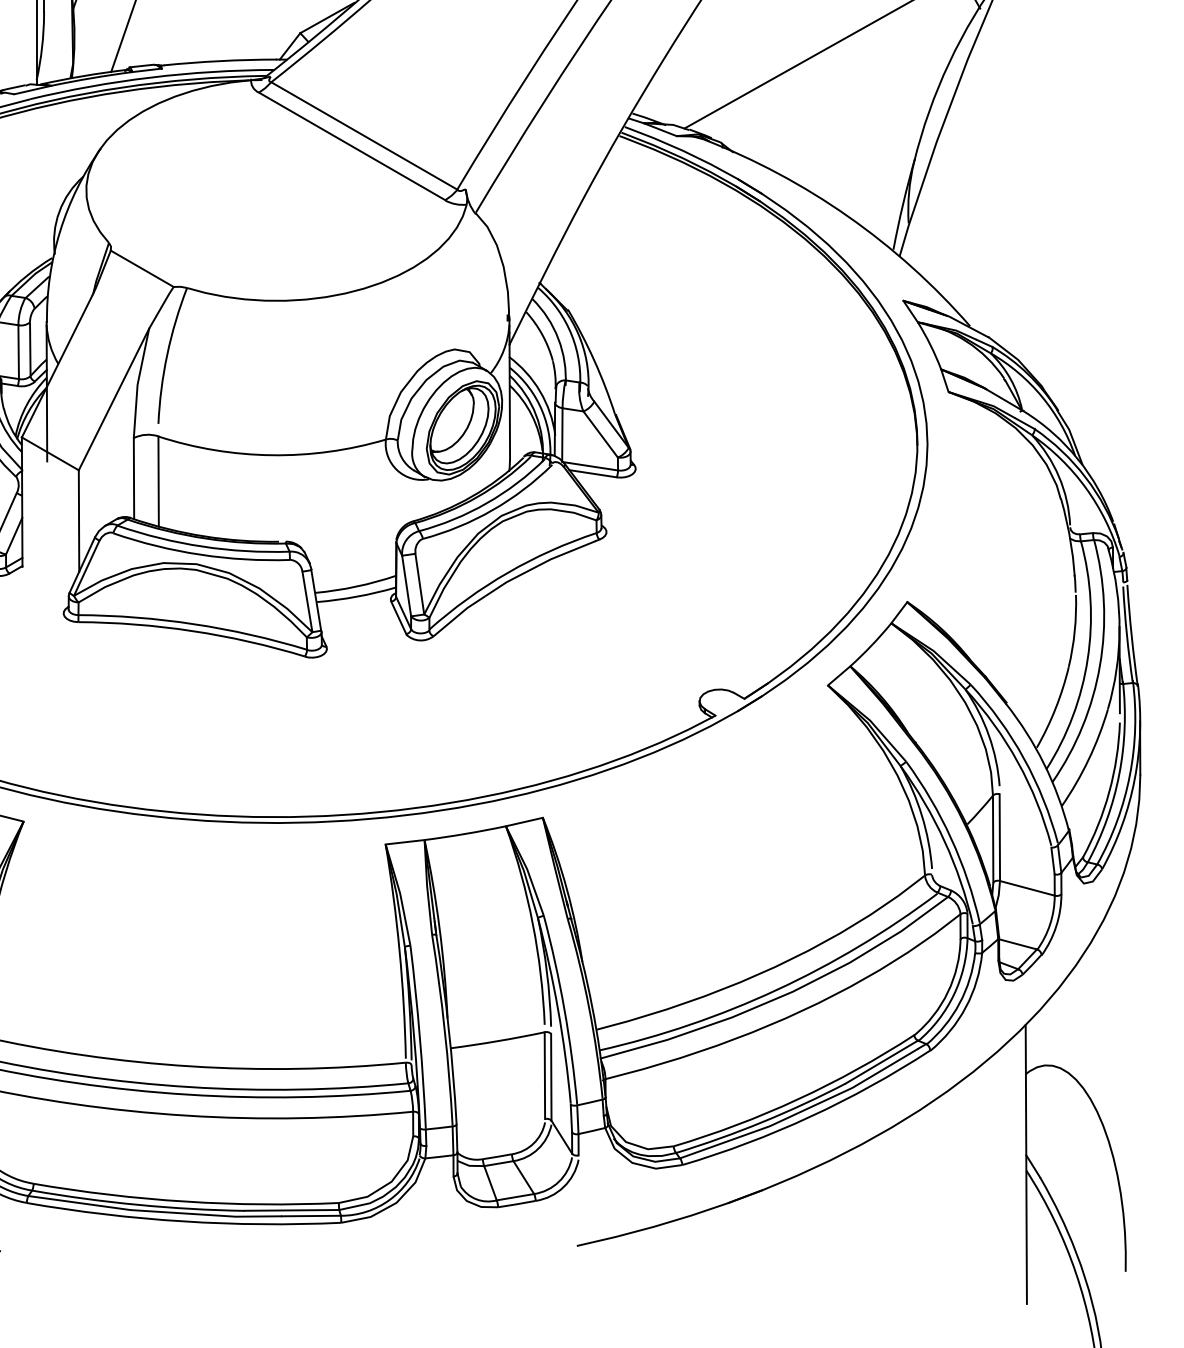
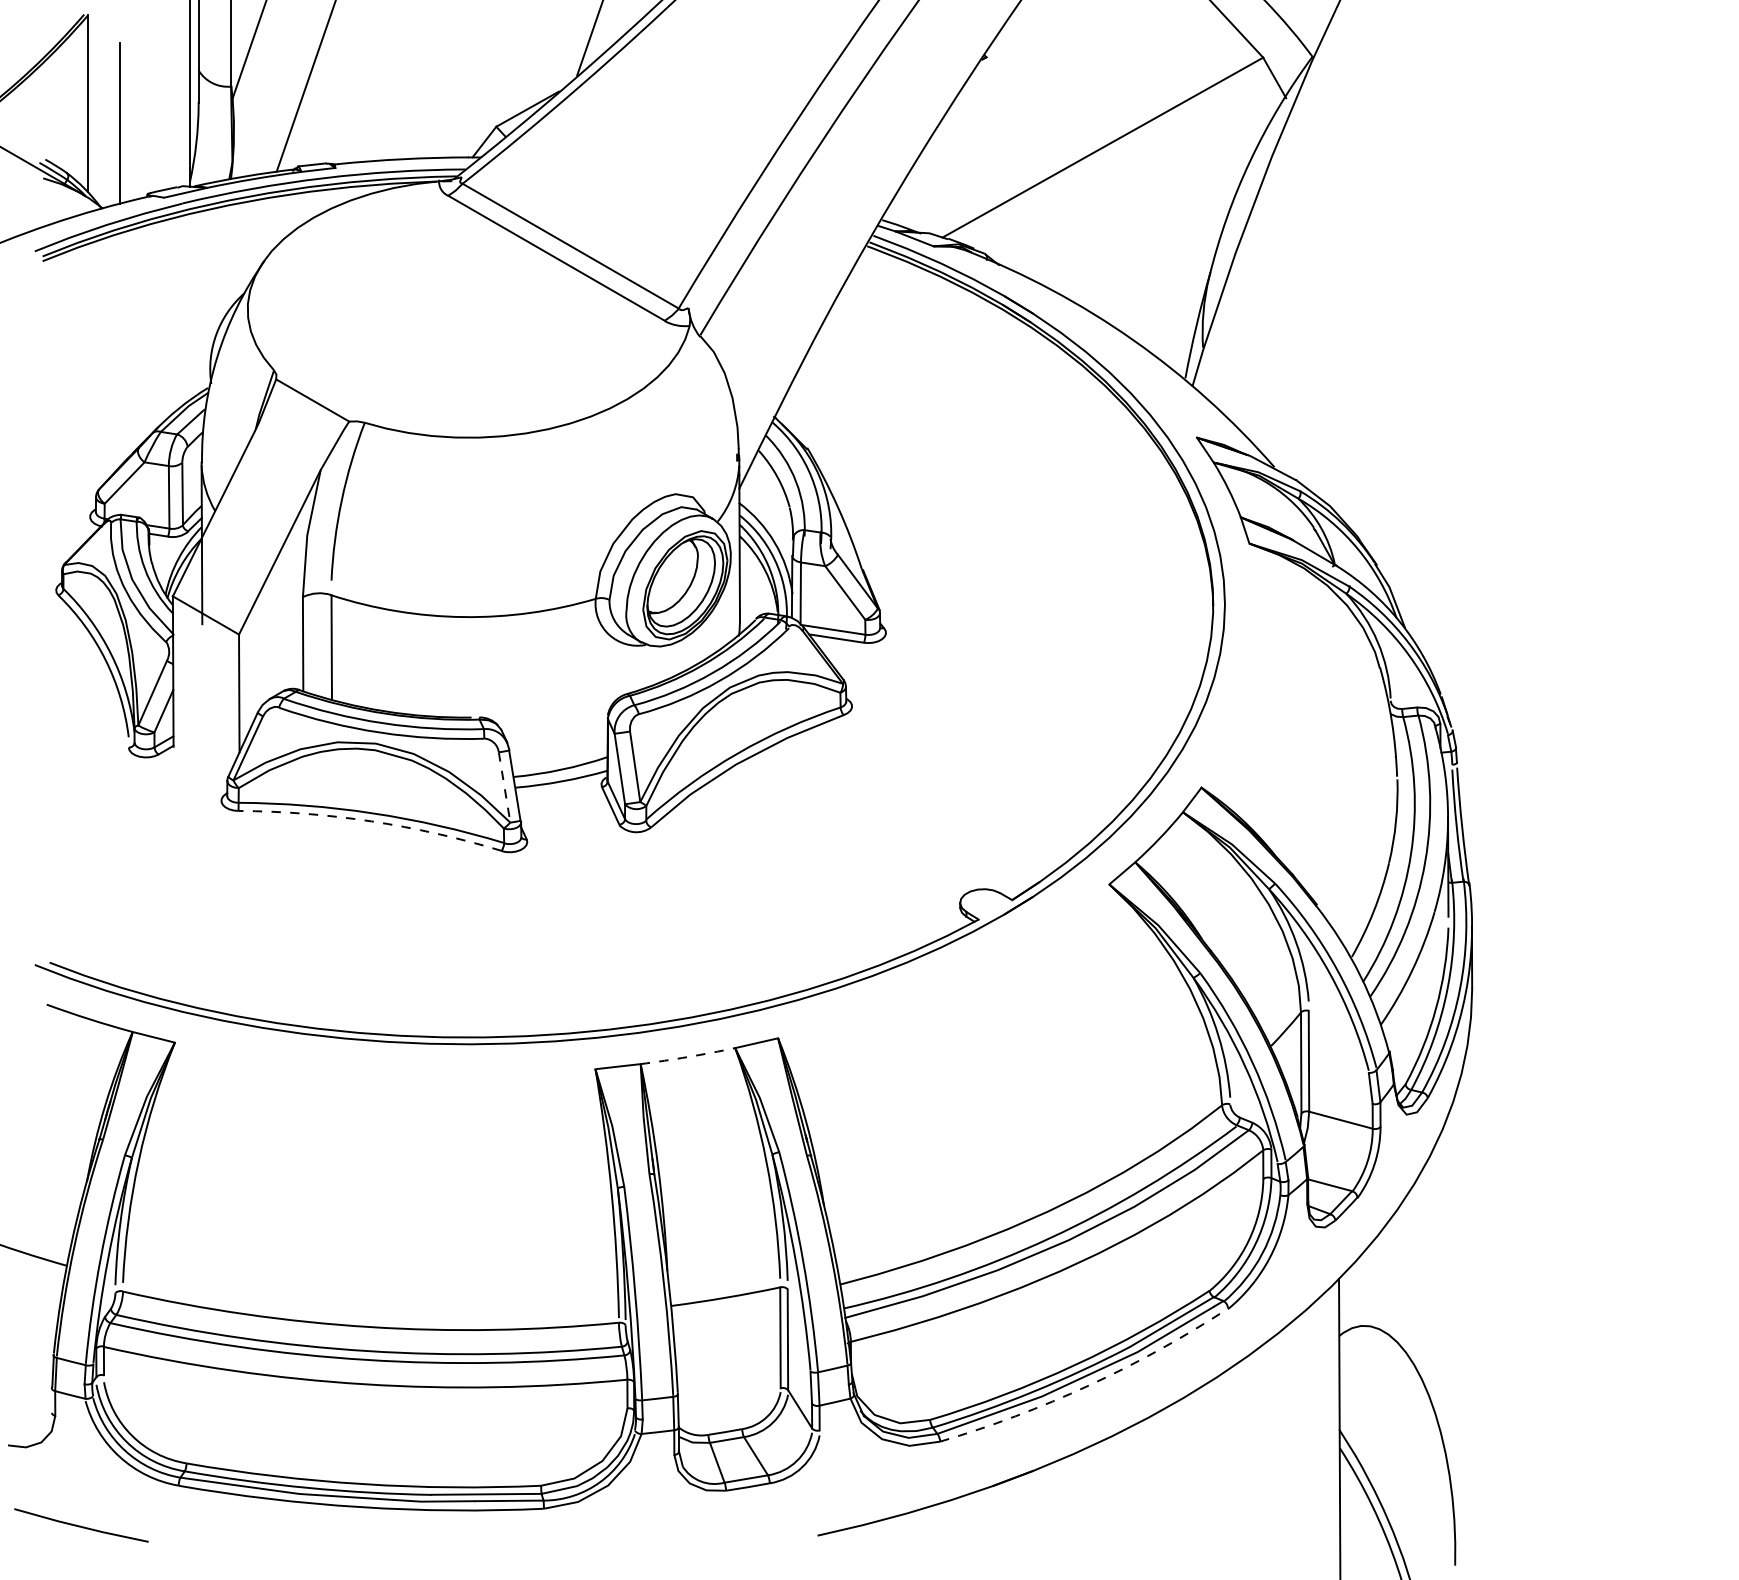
line: (307, 601) -> (504, 787), solid -> dashed
arc: (192, 631) -> (371, 821), solid -> dashed
arc: (465, 834) -> (688, 1057), solid -> dashed
arc: (810, 1116) -> (1088, 1385), solid -> dashed

